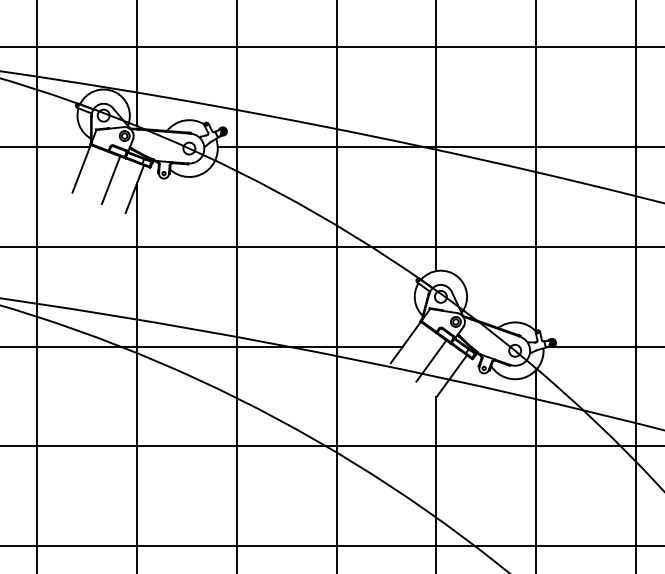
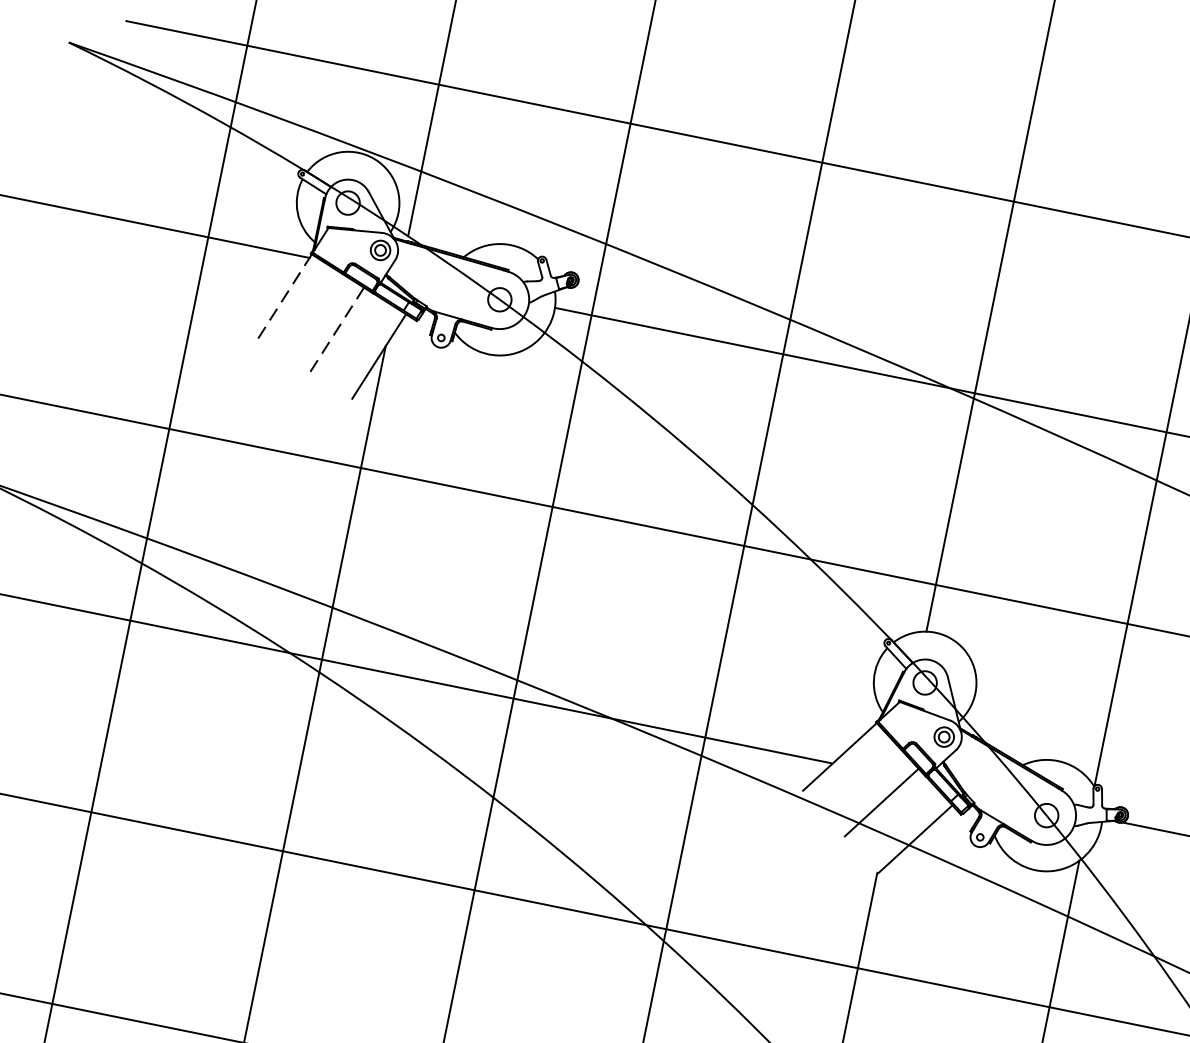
line: (81, 168) -> (284, 295), solid -> dashed
line: (111, 180) -> (337, 330), solid -> dashed

